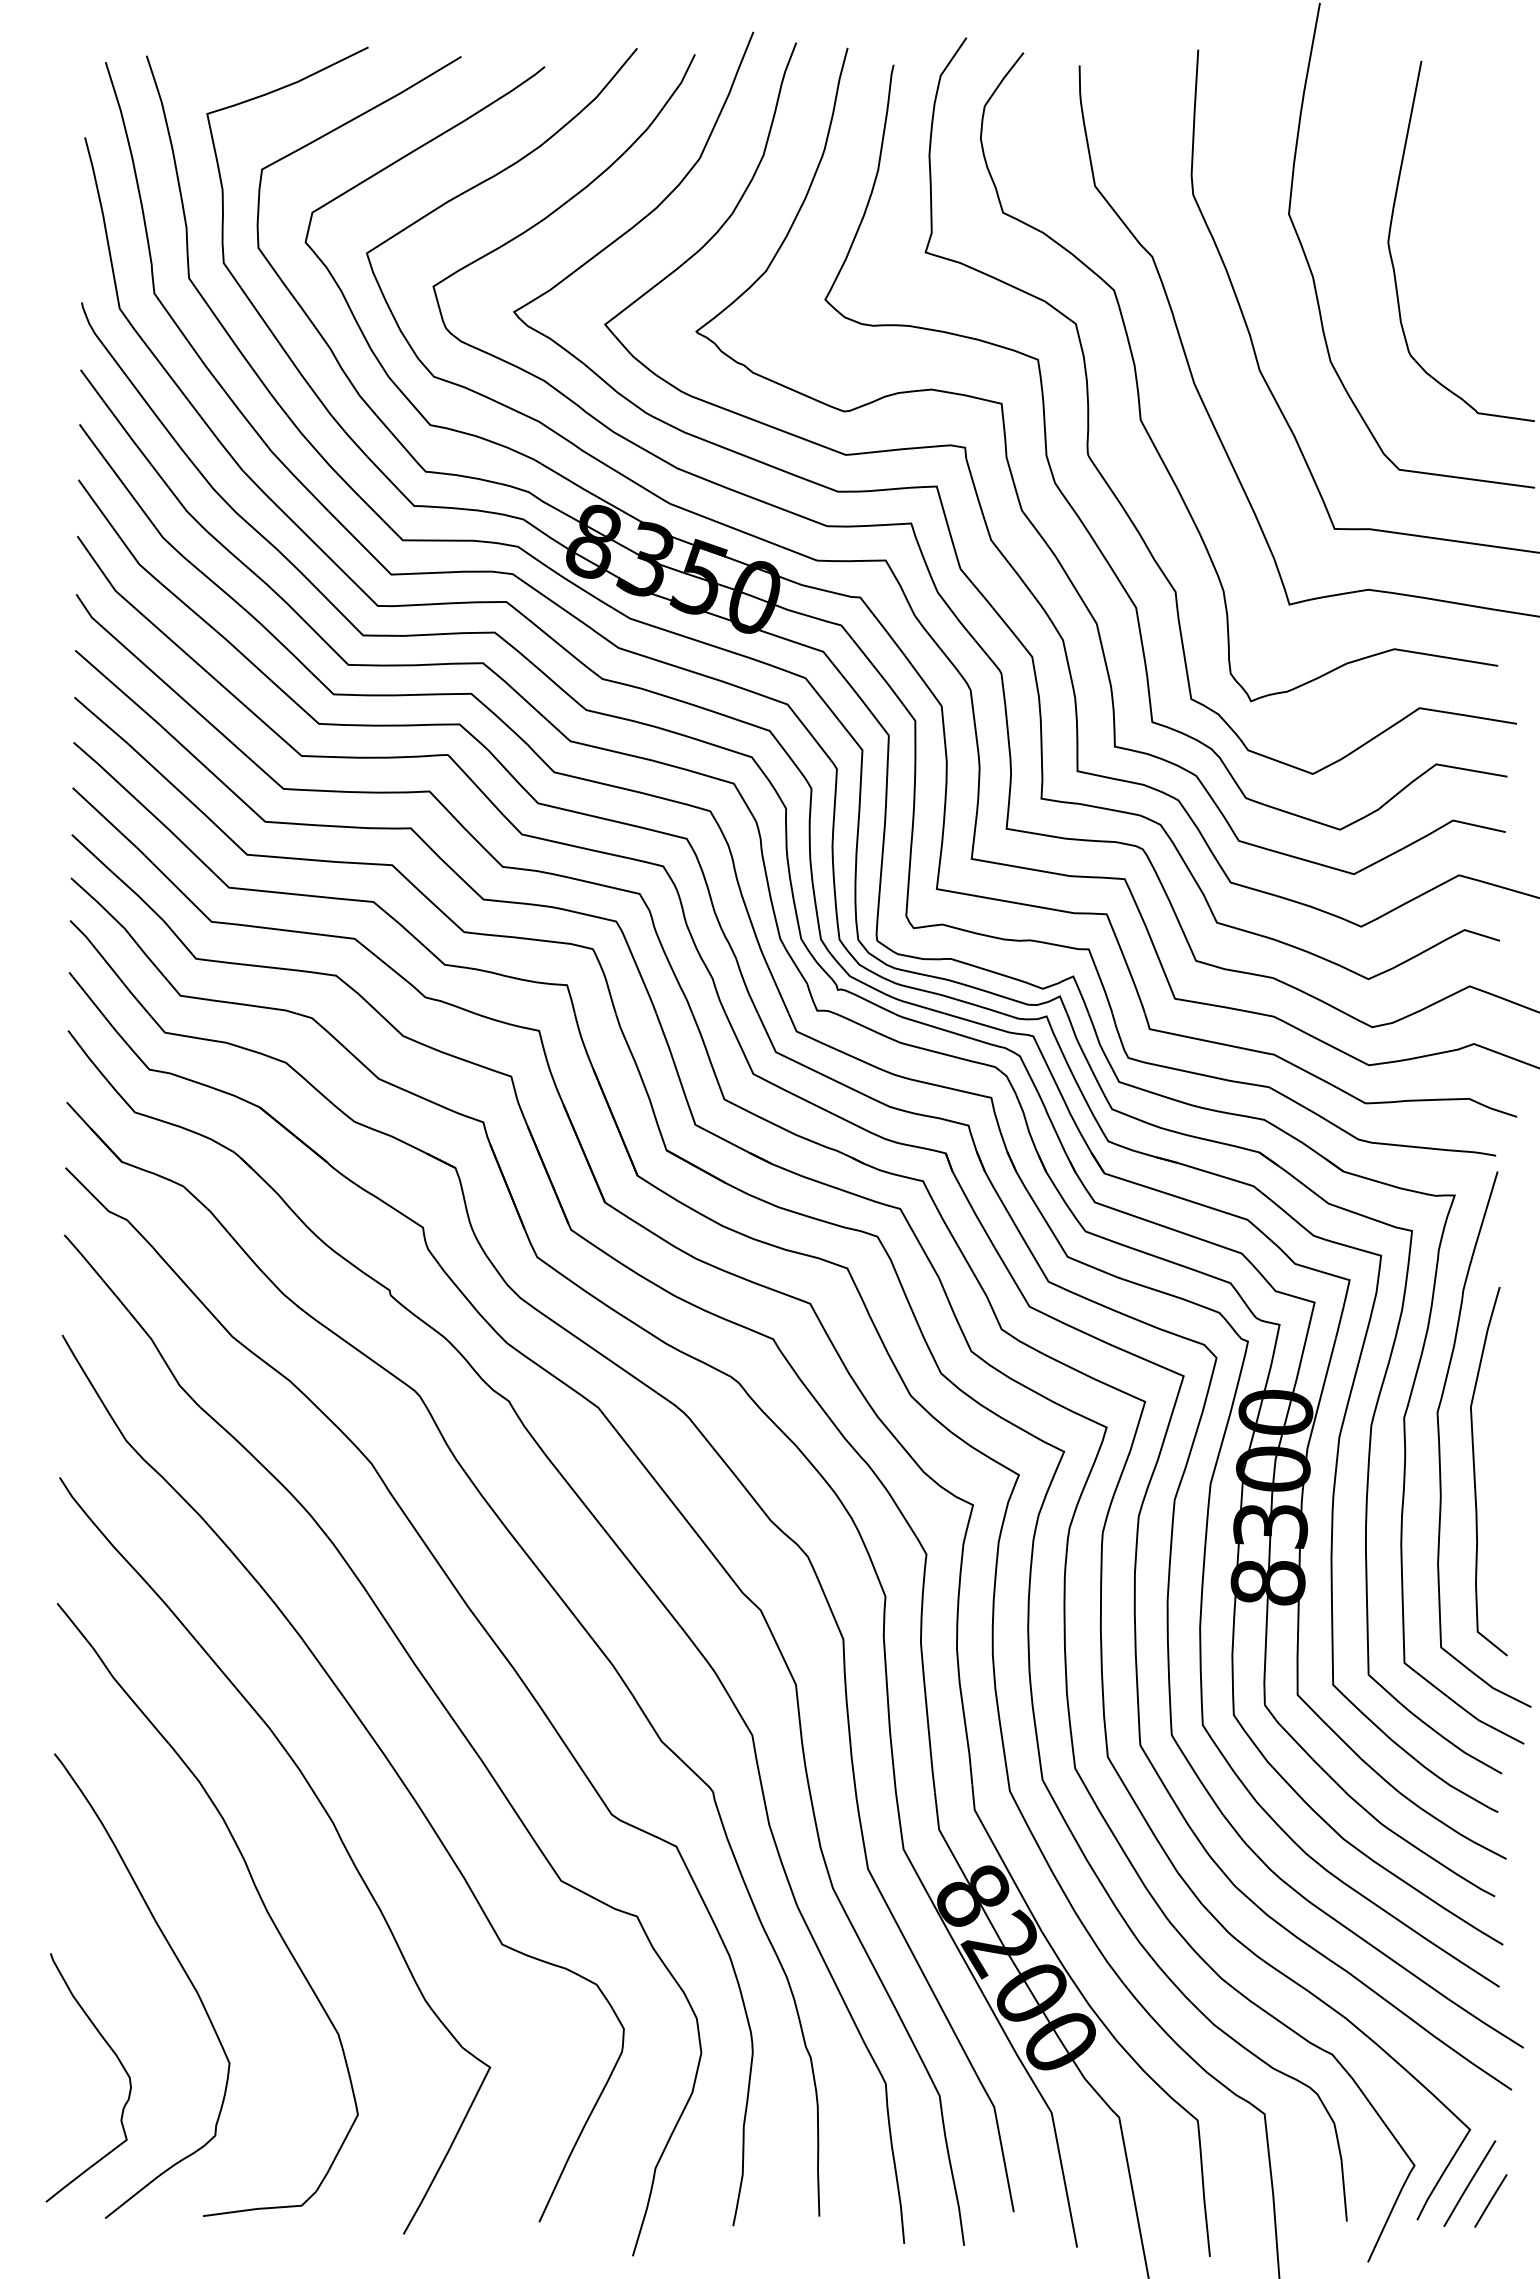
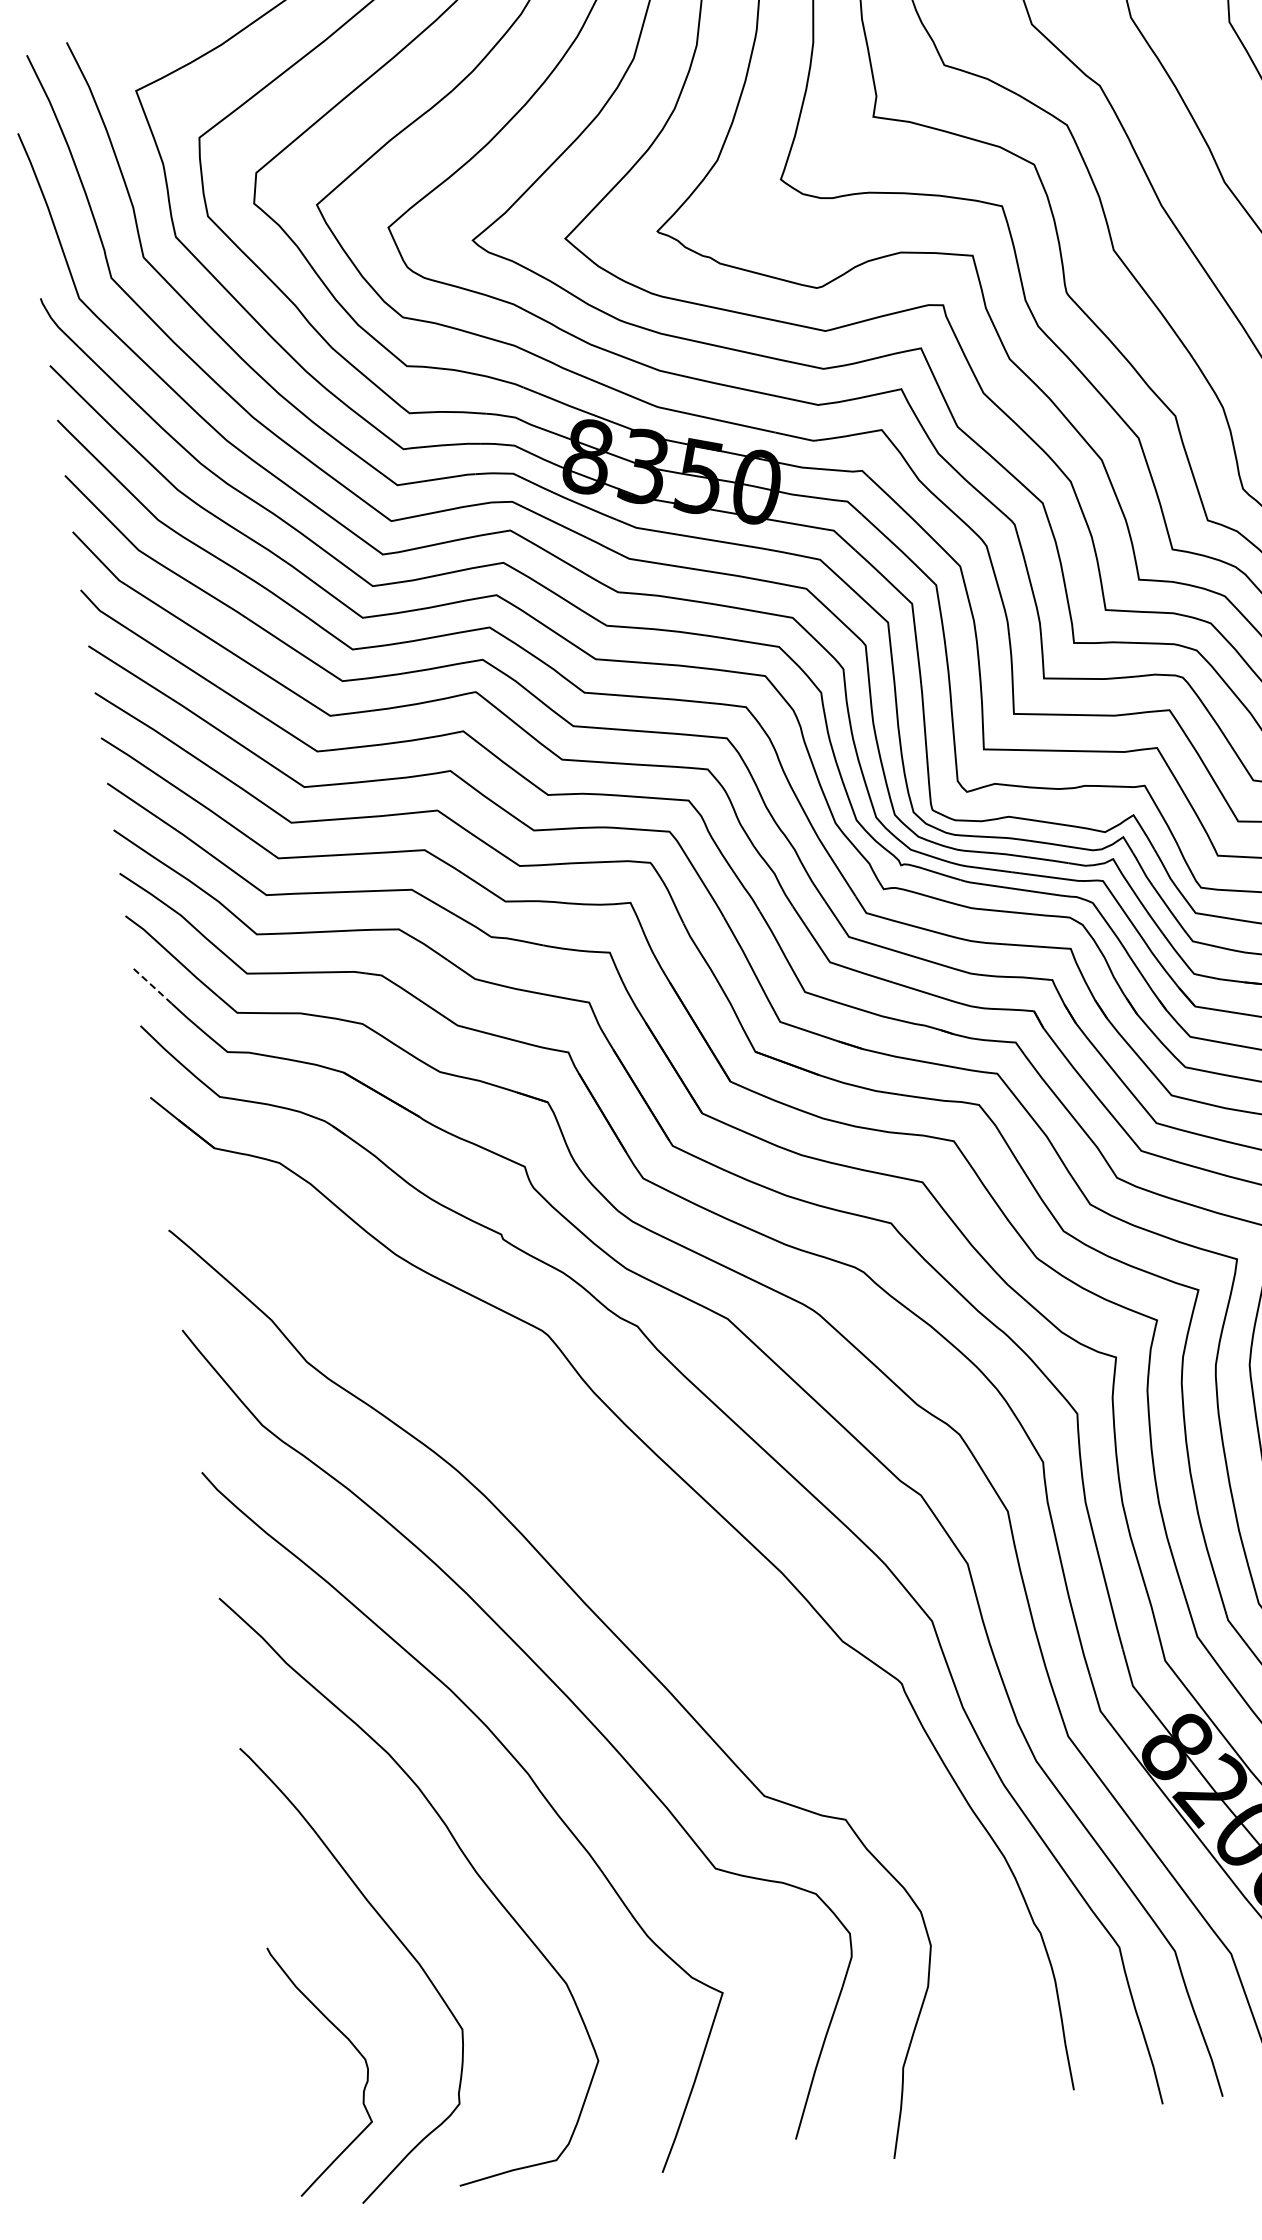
line: (84, 992) -> (150, 985), solid -> dashed
curve: (488, 1636) -> (653, 1563), removed

